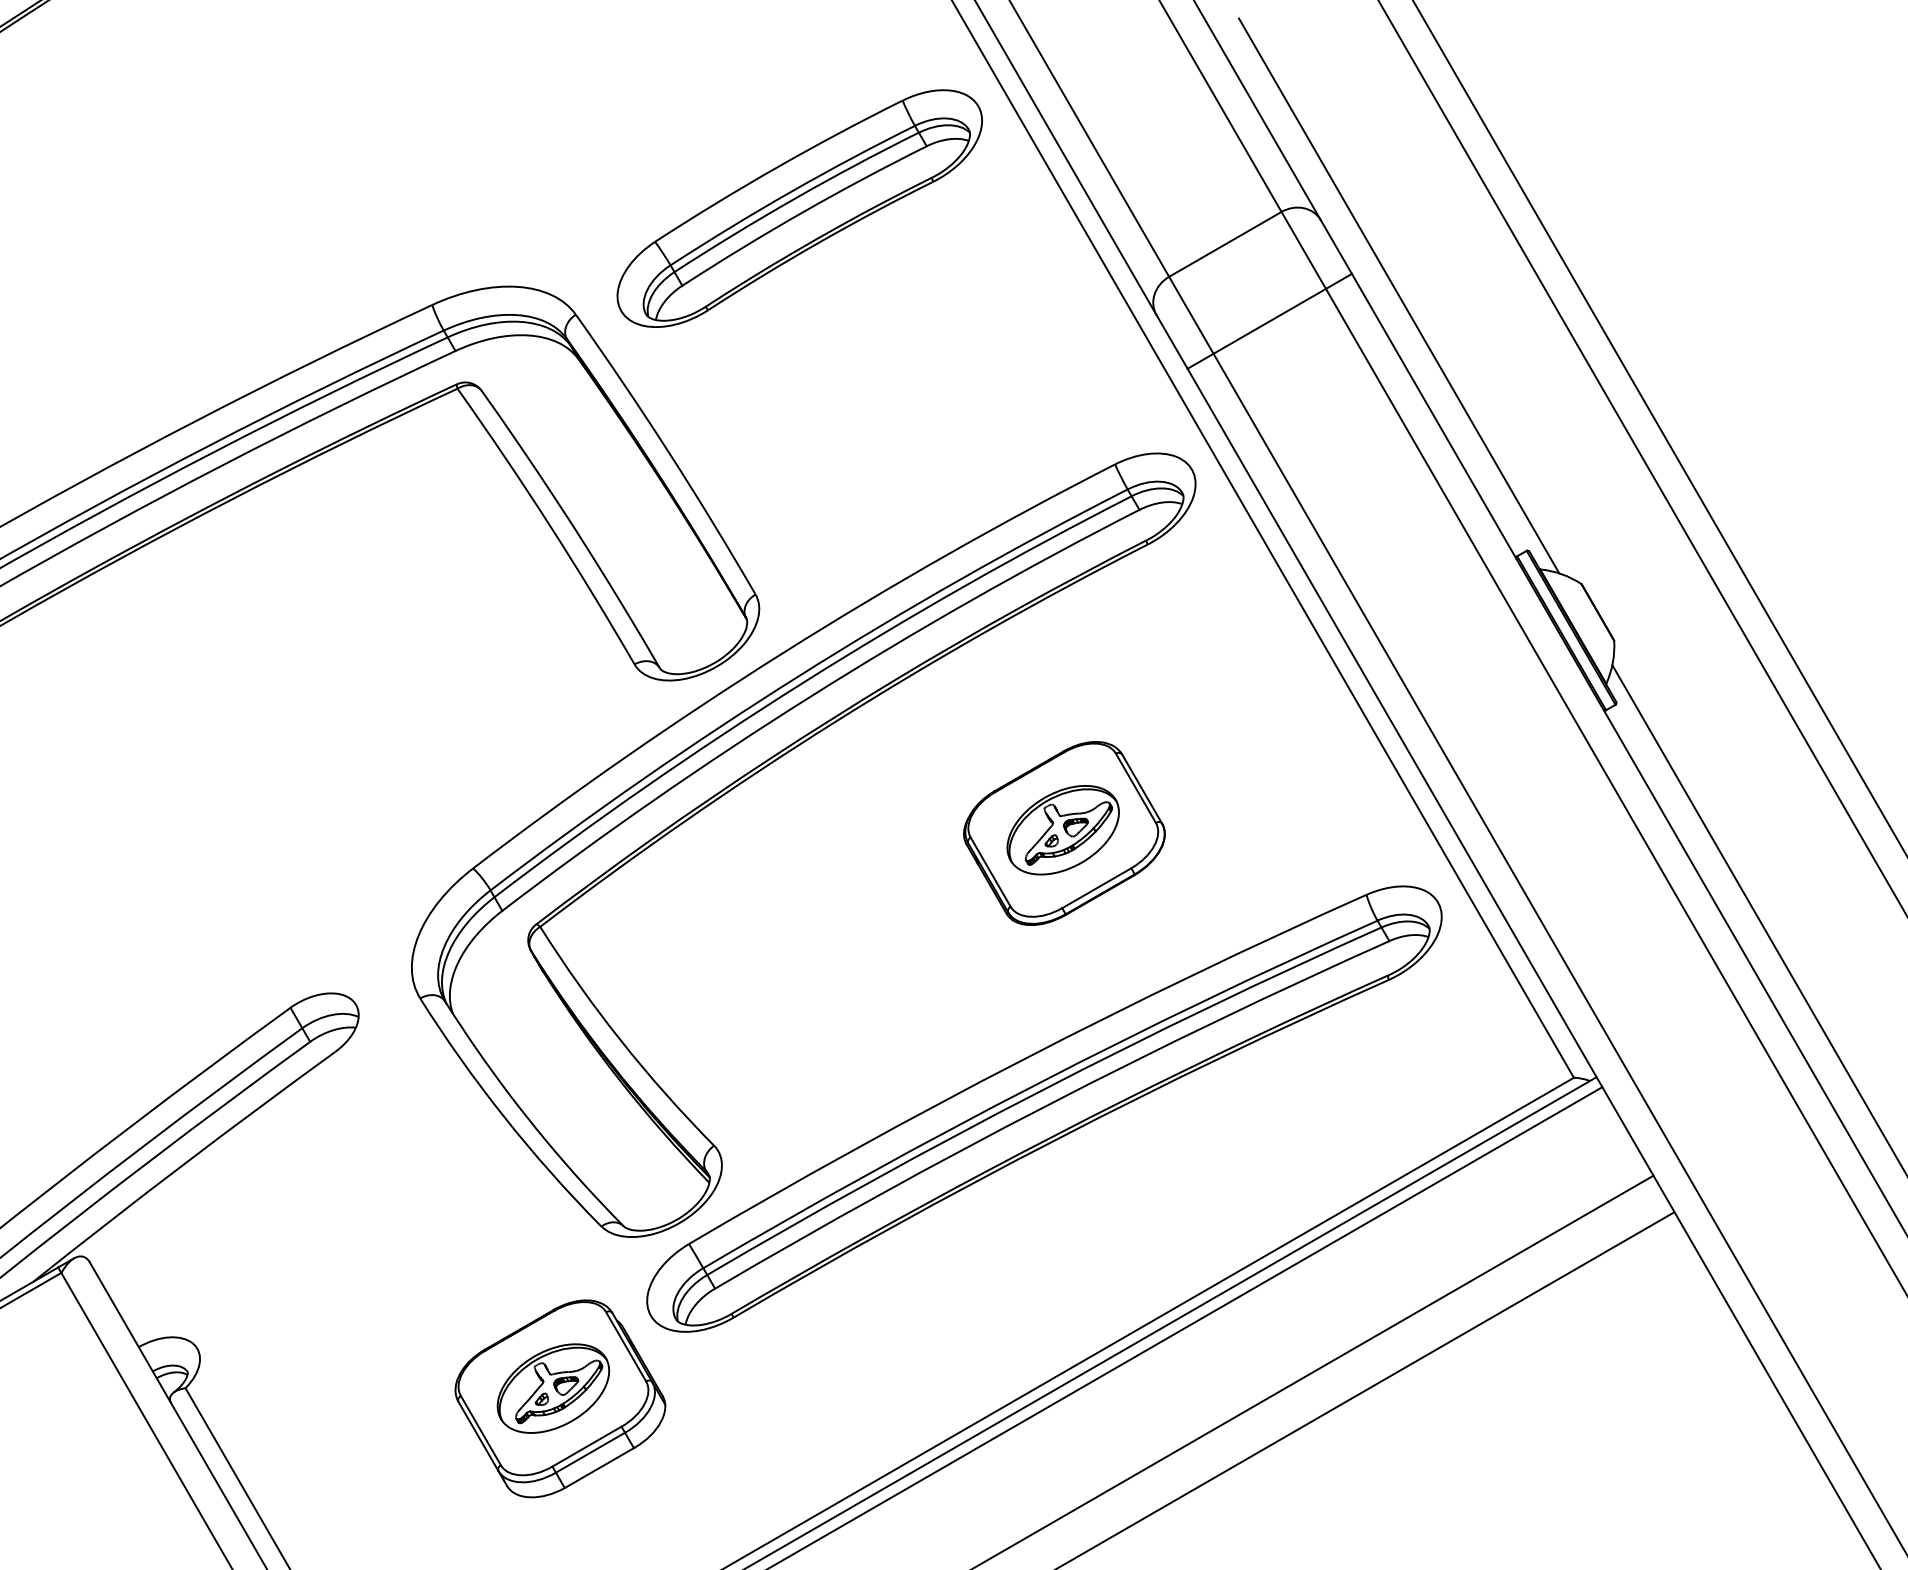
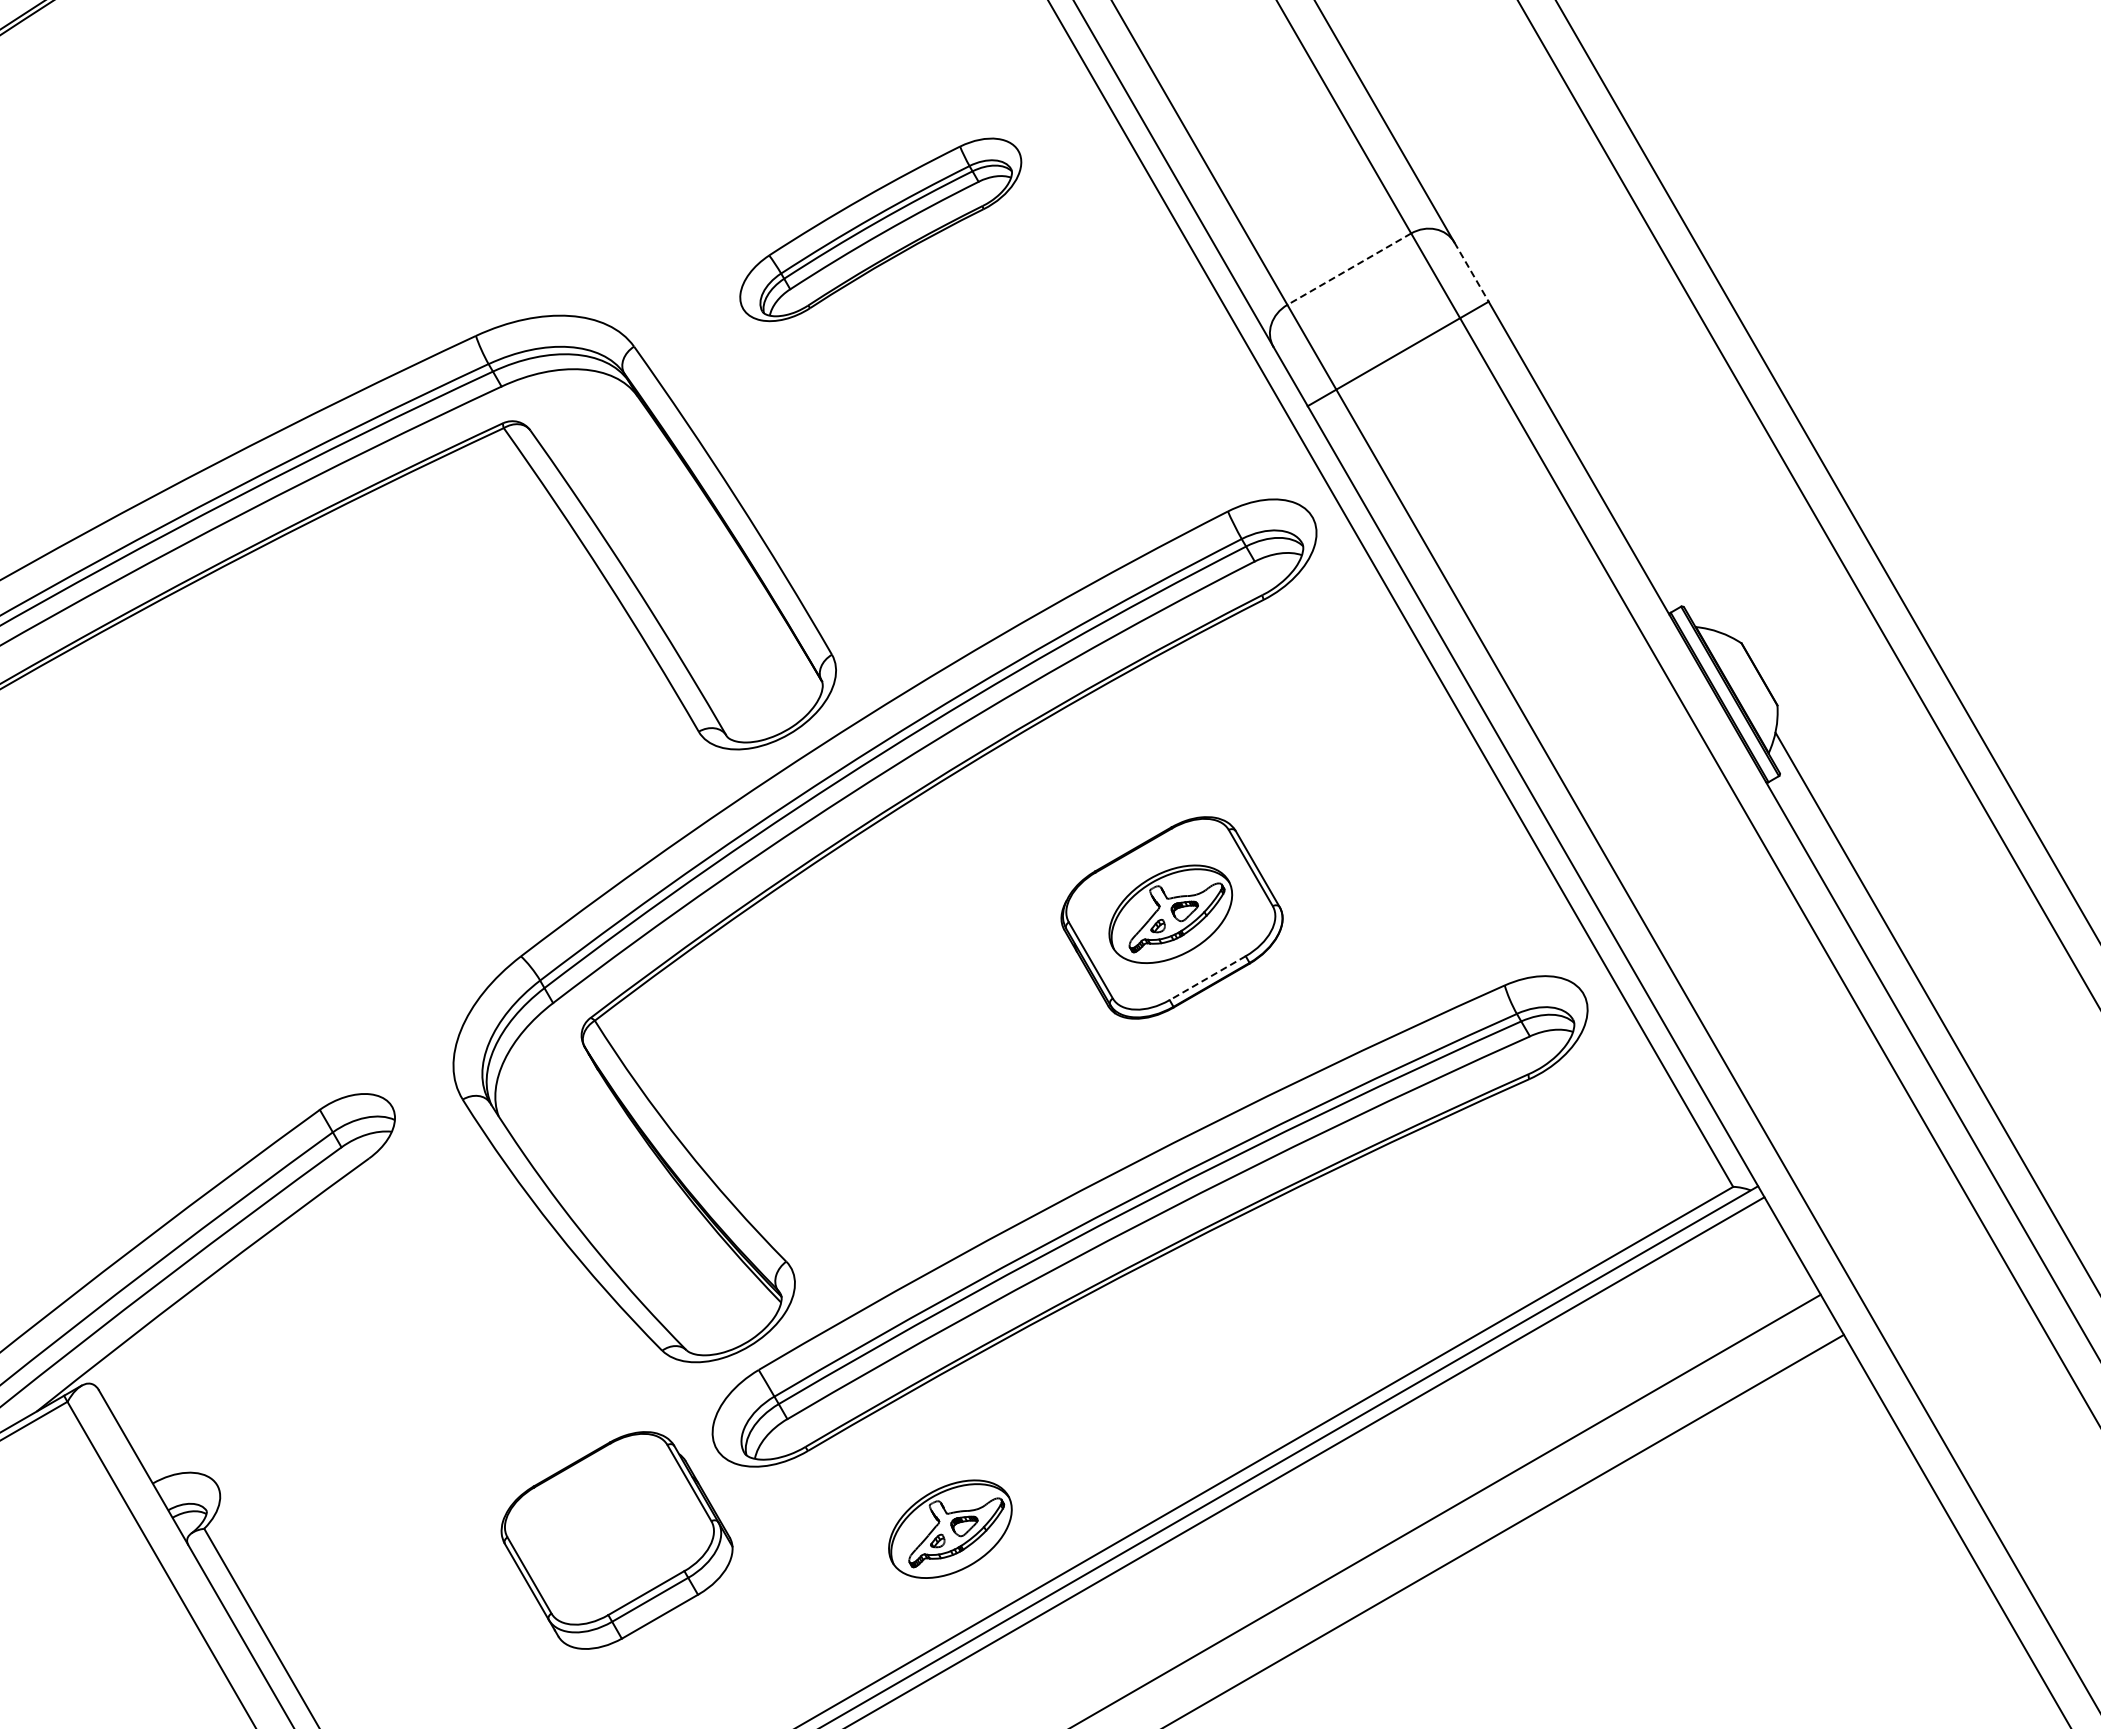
part: (799, 208) -> (880, 229), size x0.7
line: (1224, 244) -> (1348, 269), solid -> dashed
line: (1336, 247) -> (1471, 272), solid -> dashed
line: (1398, 295) -> (1540, 325), removed
line: (1096, 888) -> (1207, 978), solid -> dashed
part: (553, 1387) -> (950, 1528), moved

